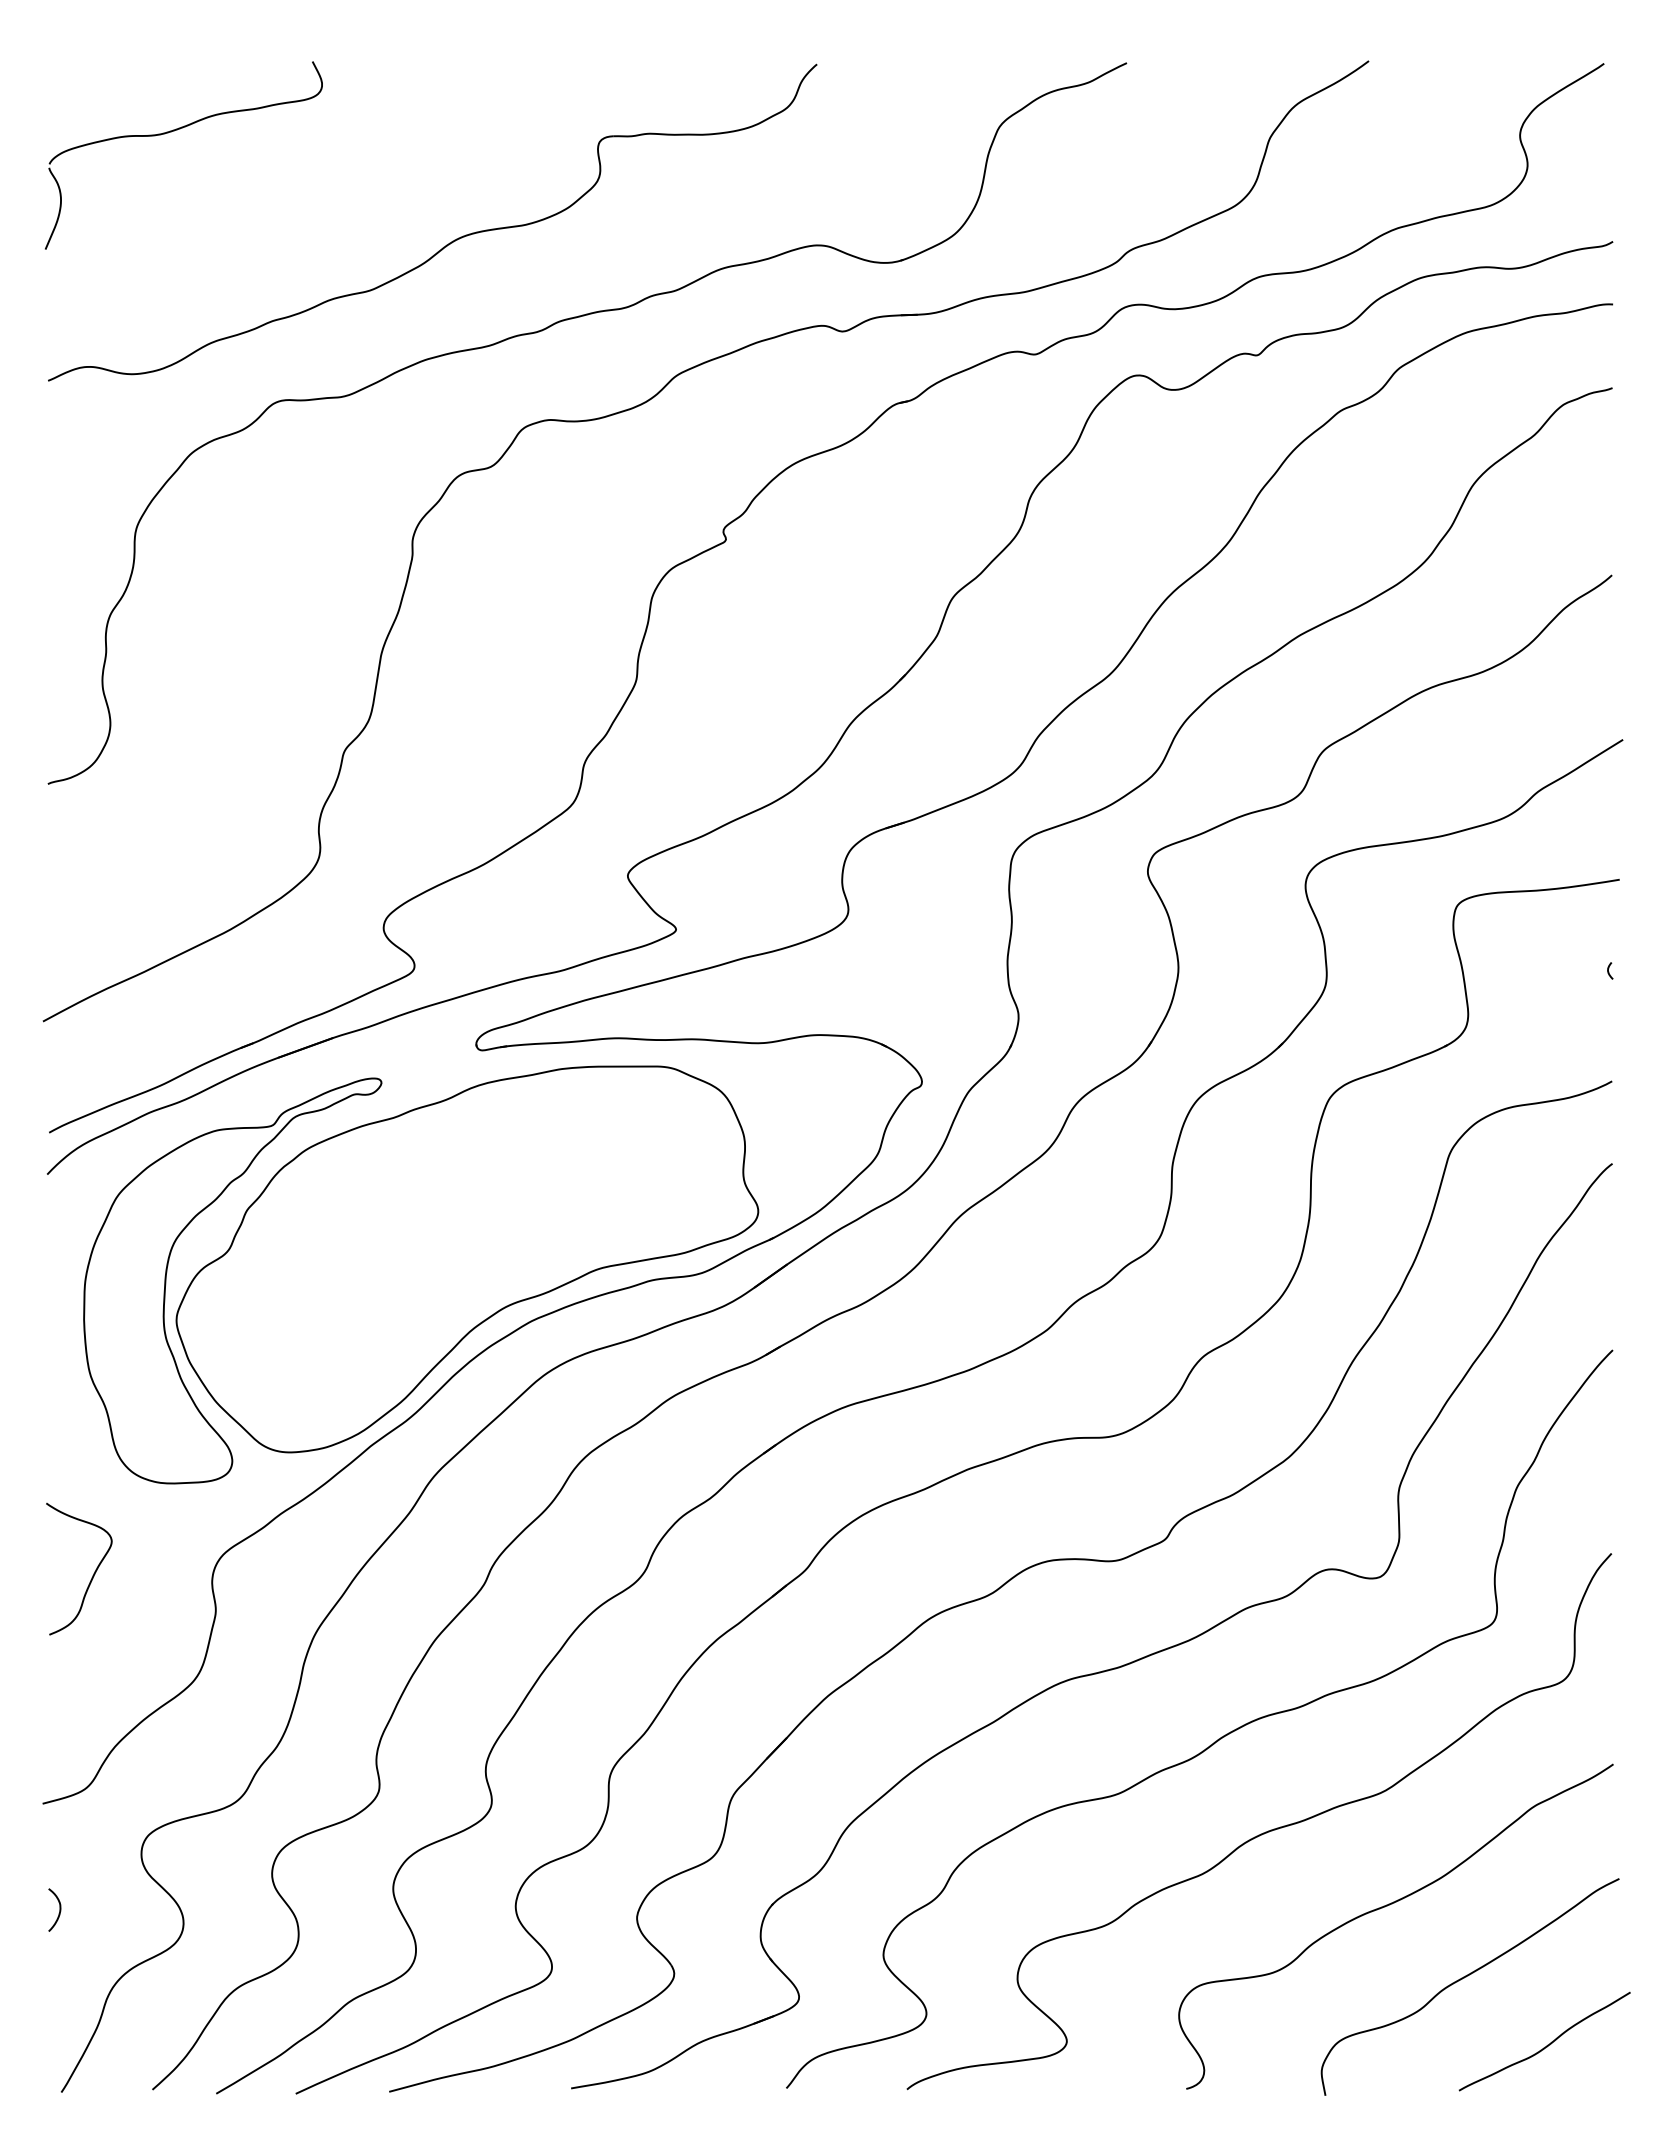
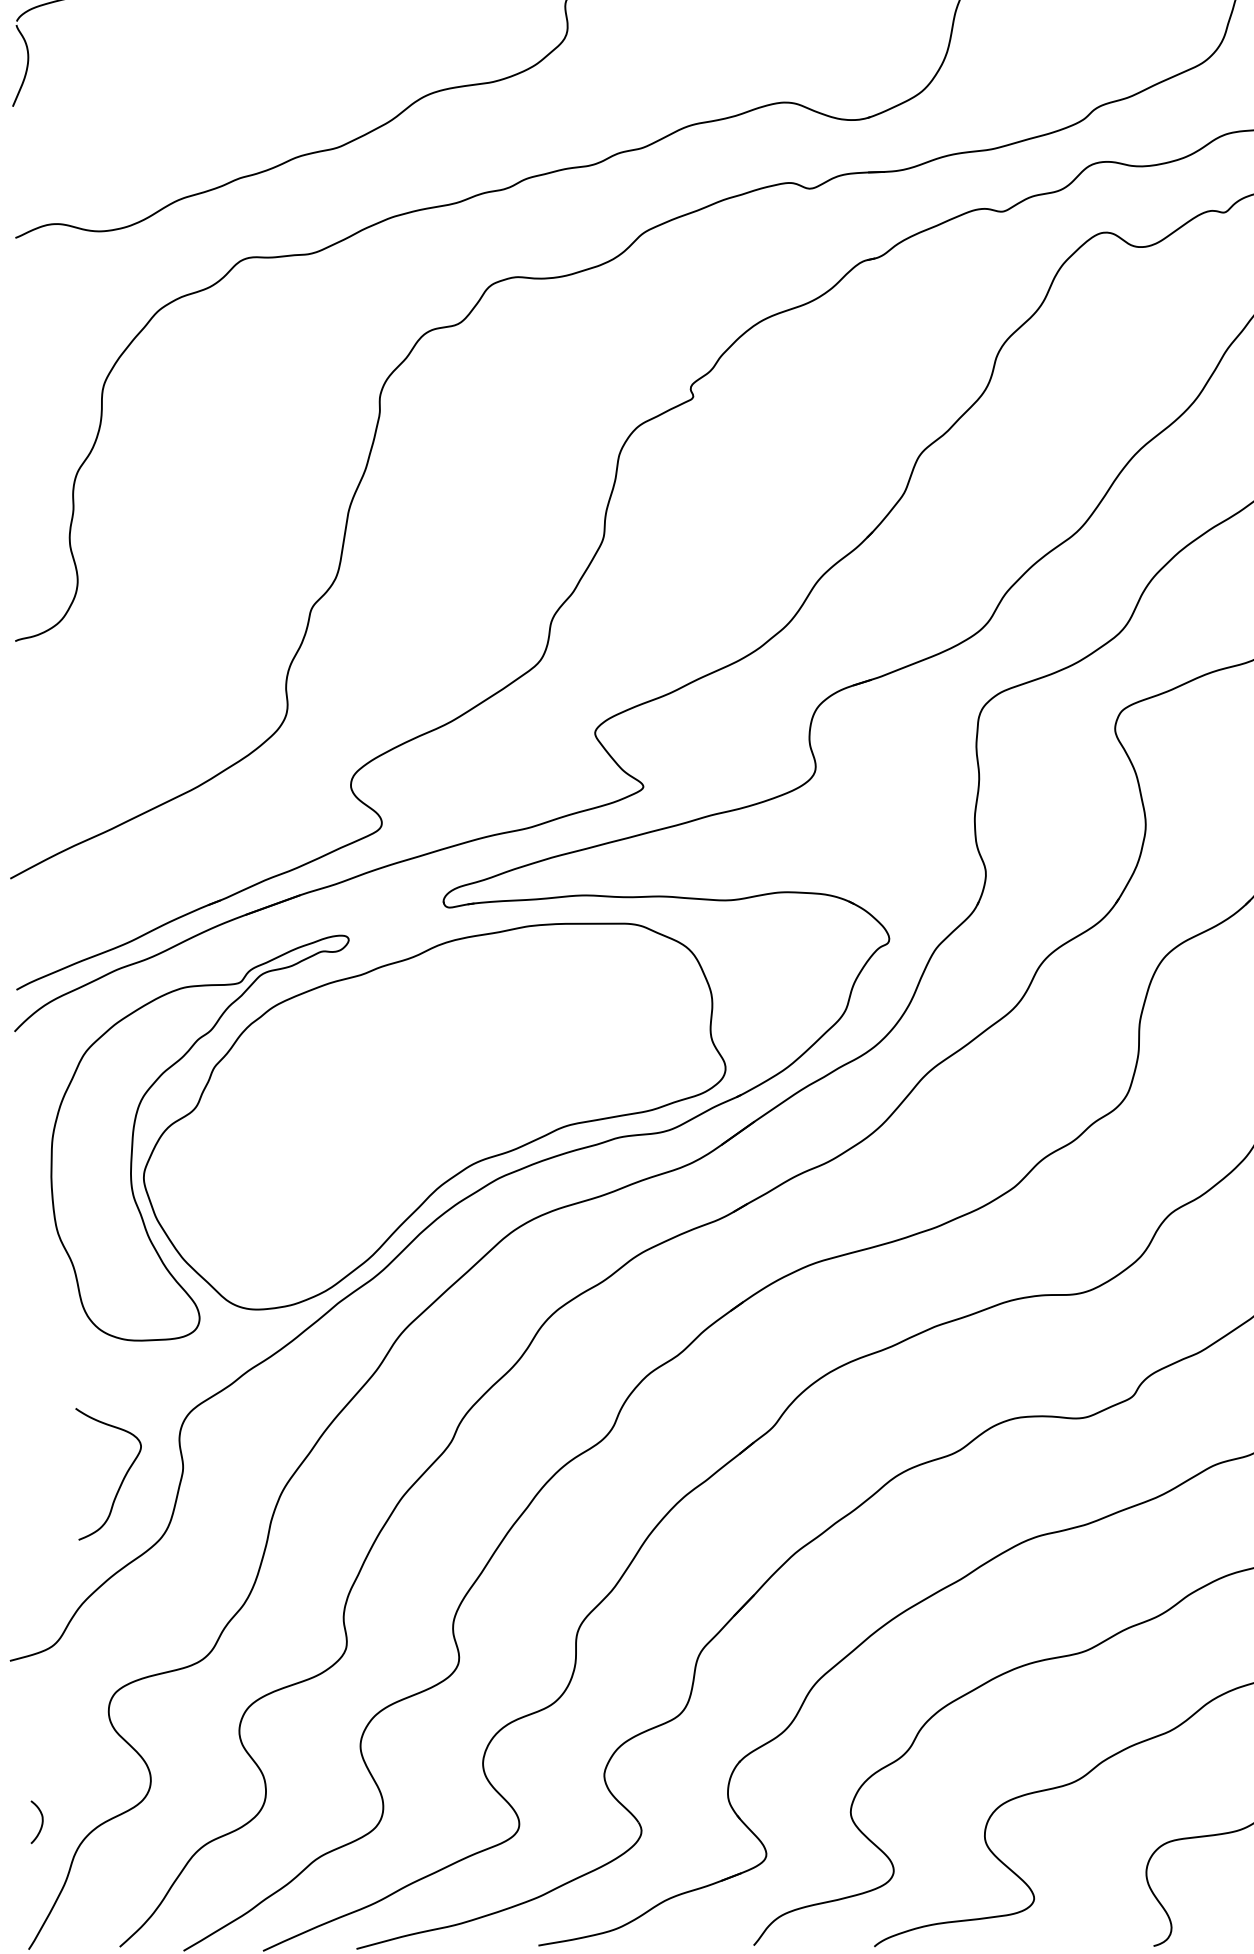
curve: (92, 1575) -> (121, 1480), moved
curve: (59, 1909) -> (41, 1821), moved

